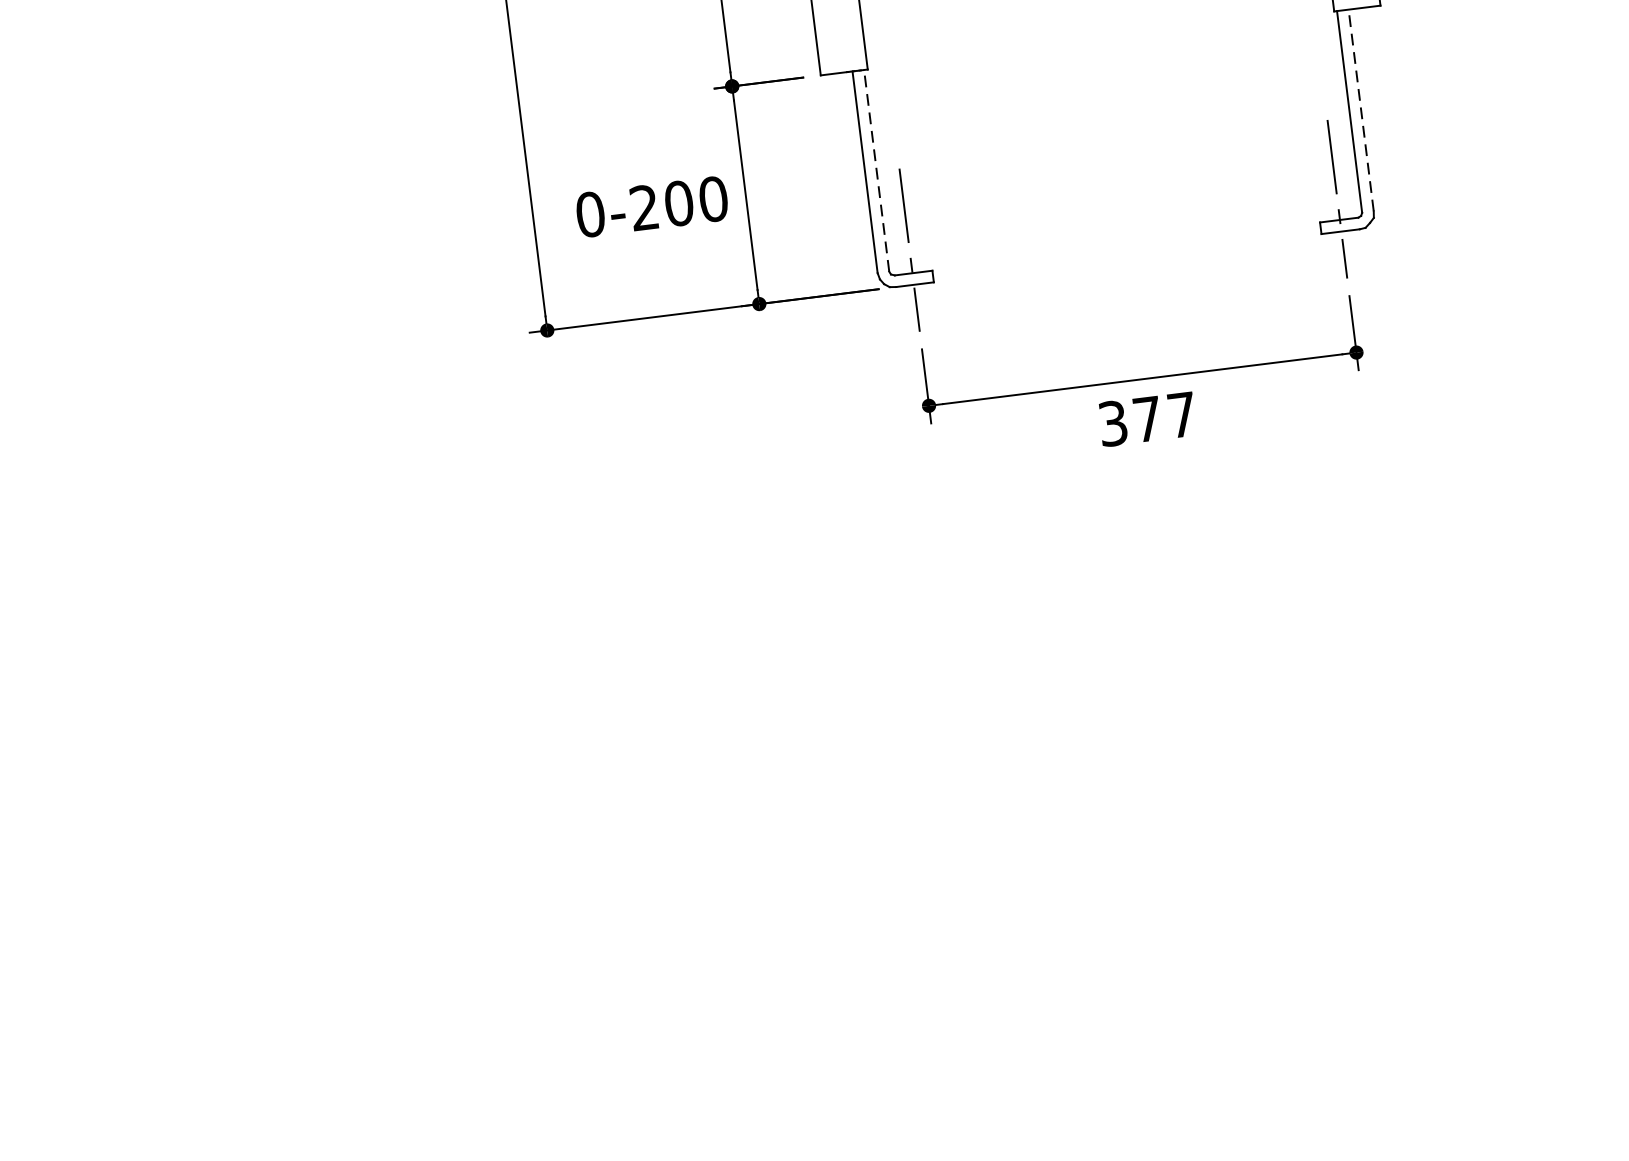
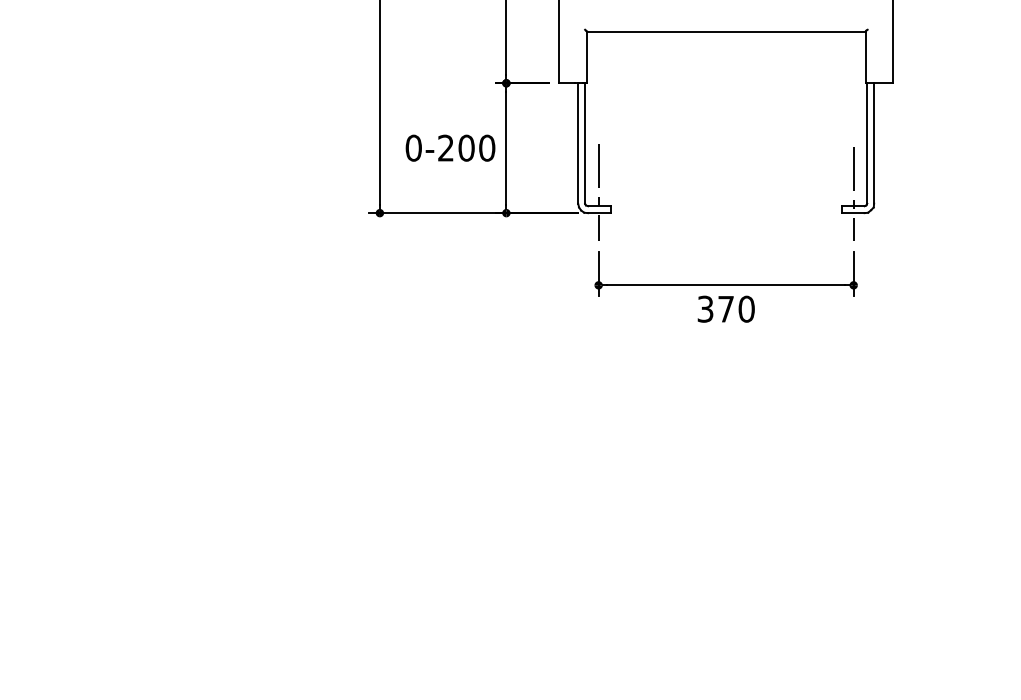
line: (1361, 108) -> (874, 142), dashed -> solid
line: (877, 169) -> (585, 142), dashed -> solid
text: (1181, 413) -> (746, 308), 377 -> 370

